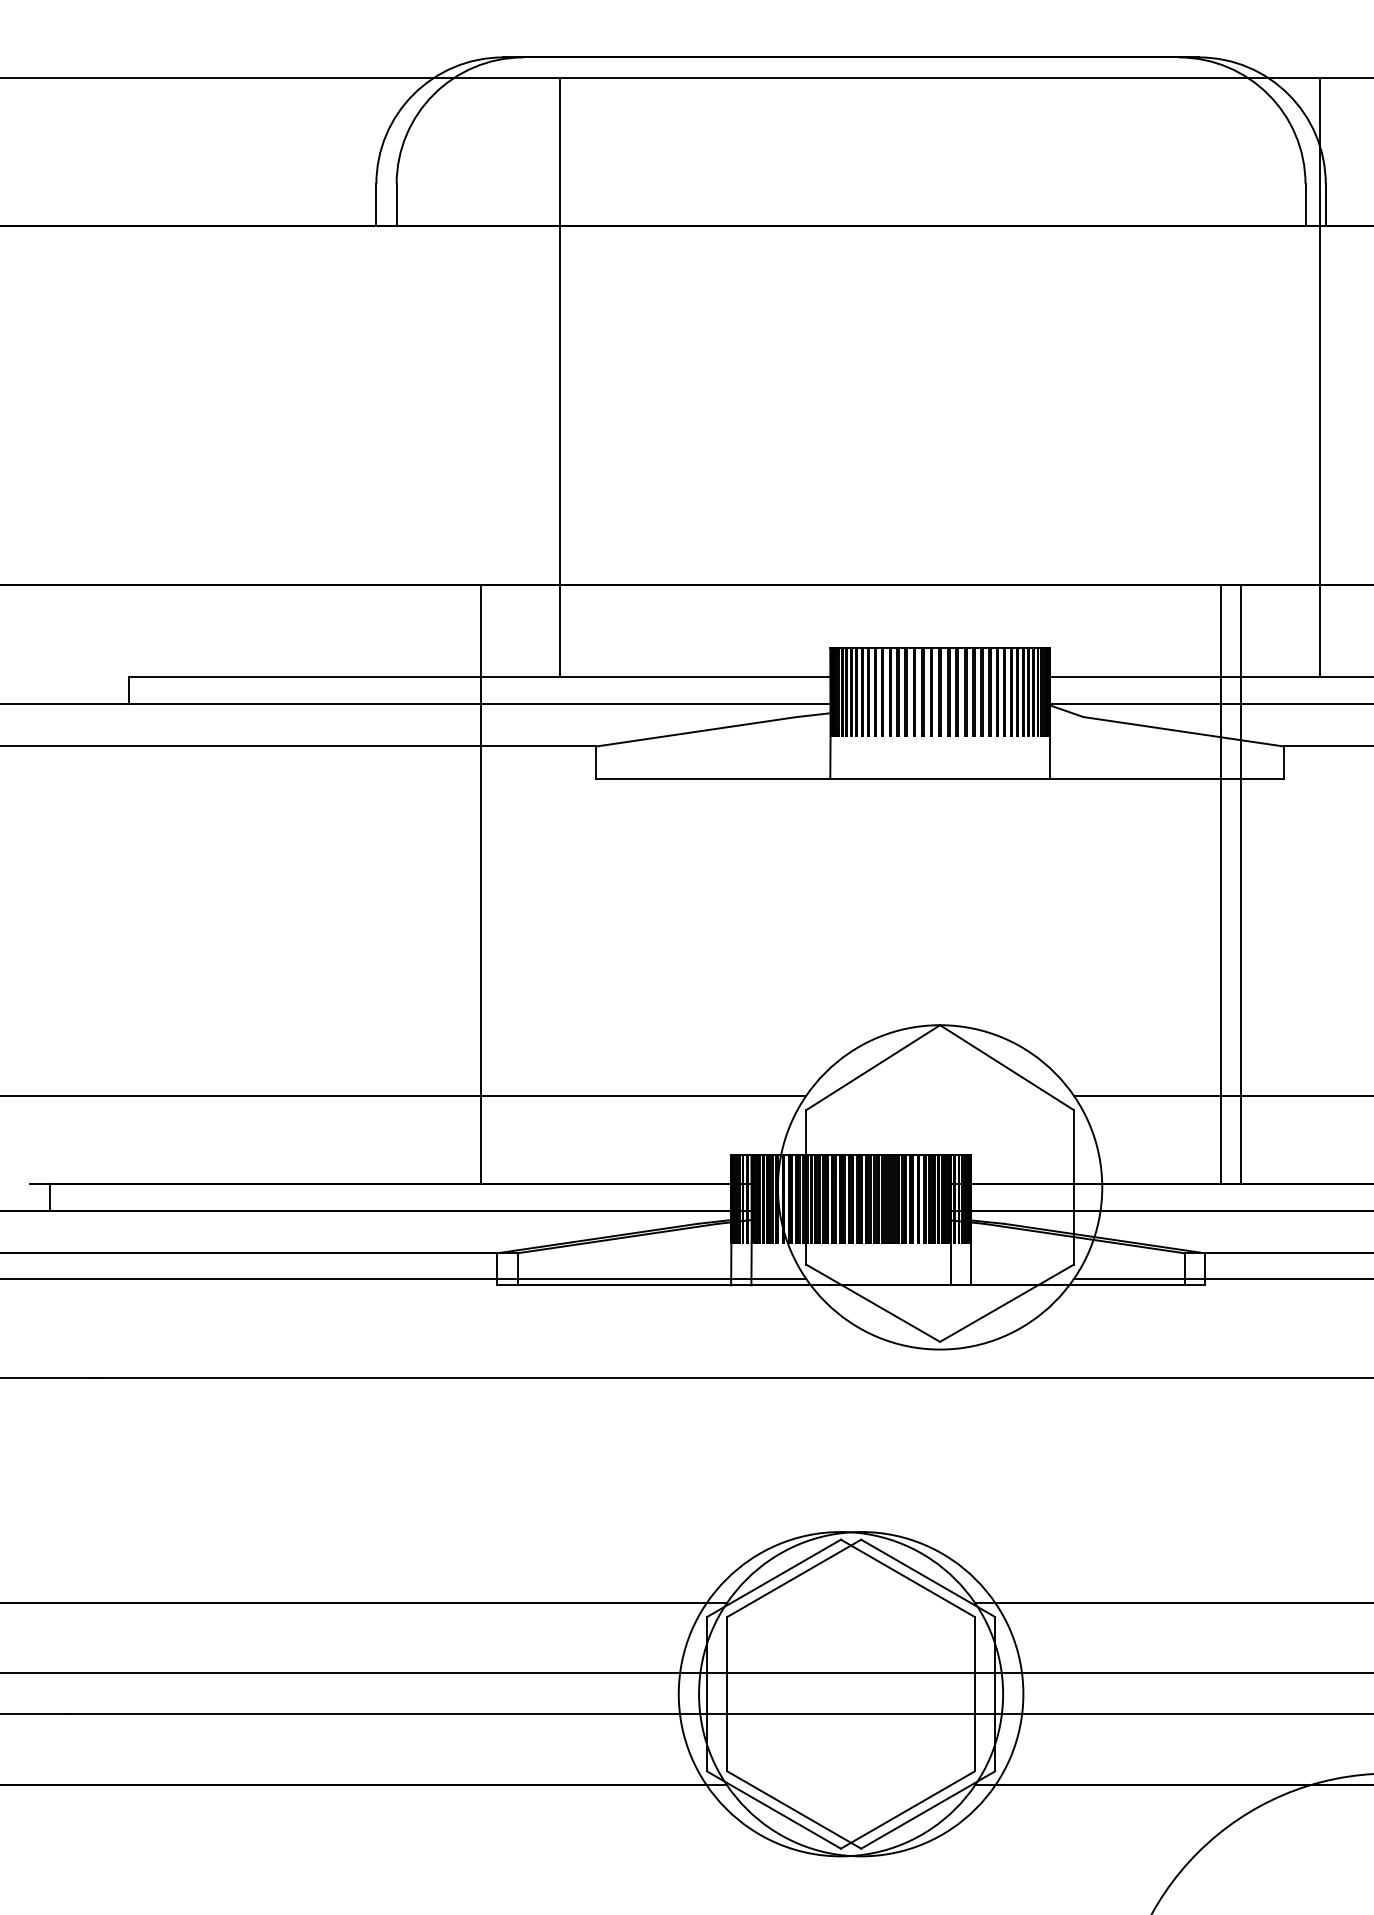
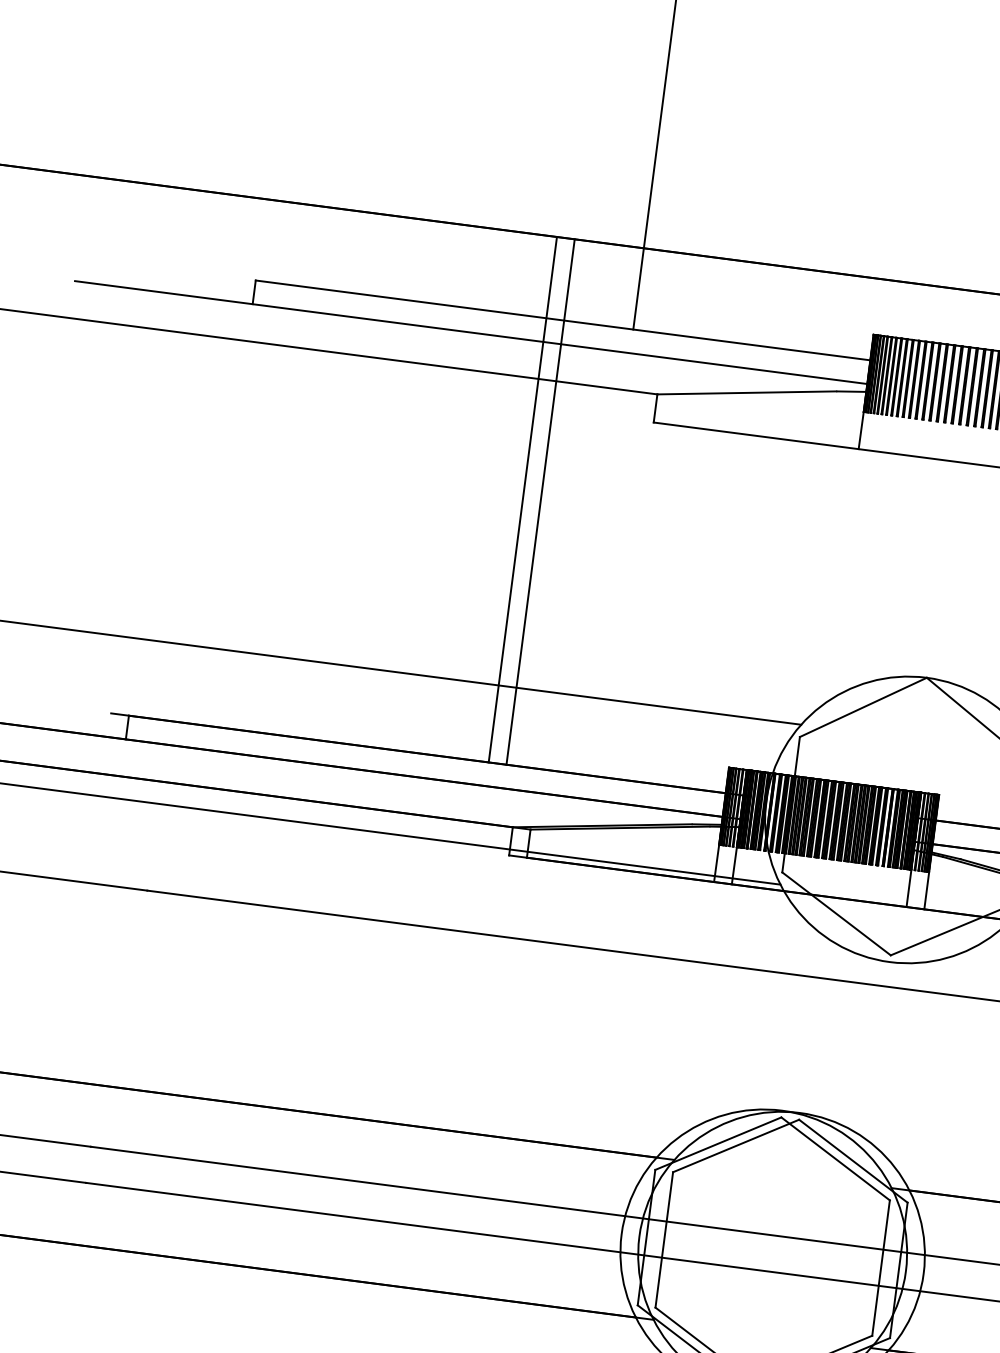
line: (460, 884) -> (522, 499), added

